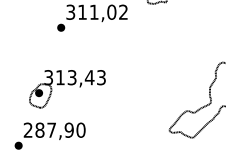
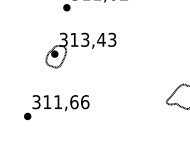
part: (67, 89) -> (80, 50), moved
text: (54, 129) -> (60, 101), 287,90 -> 311,66

